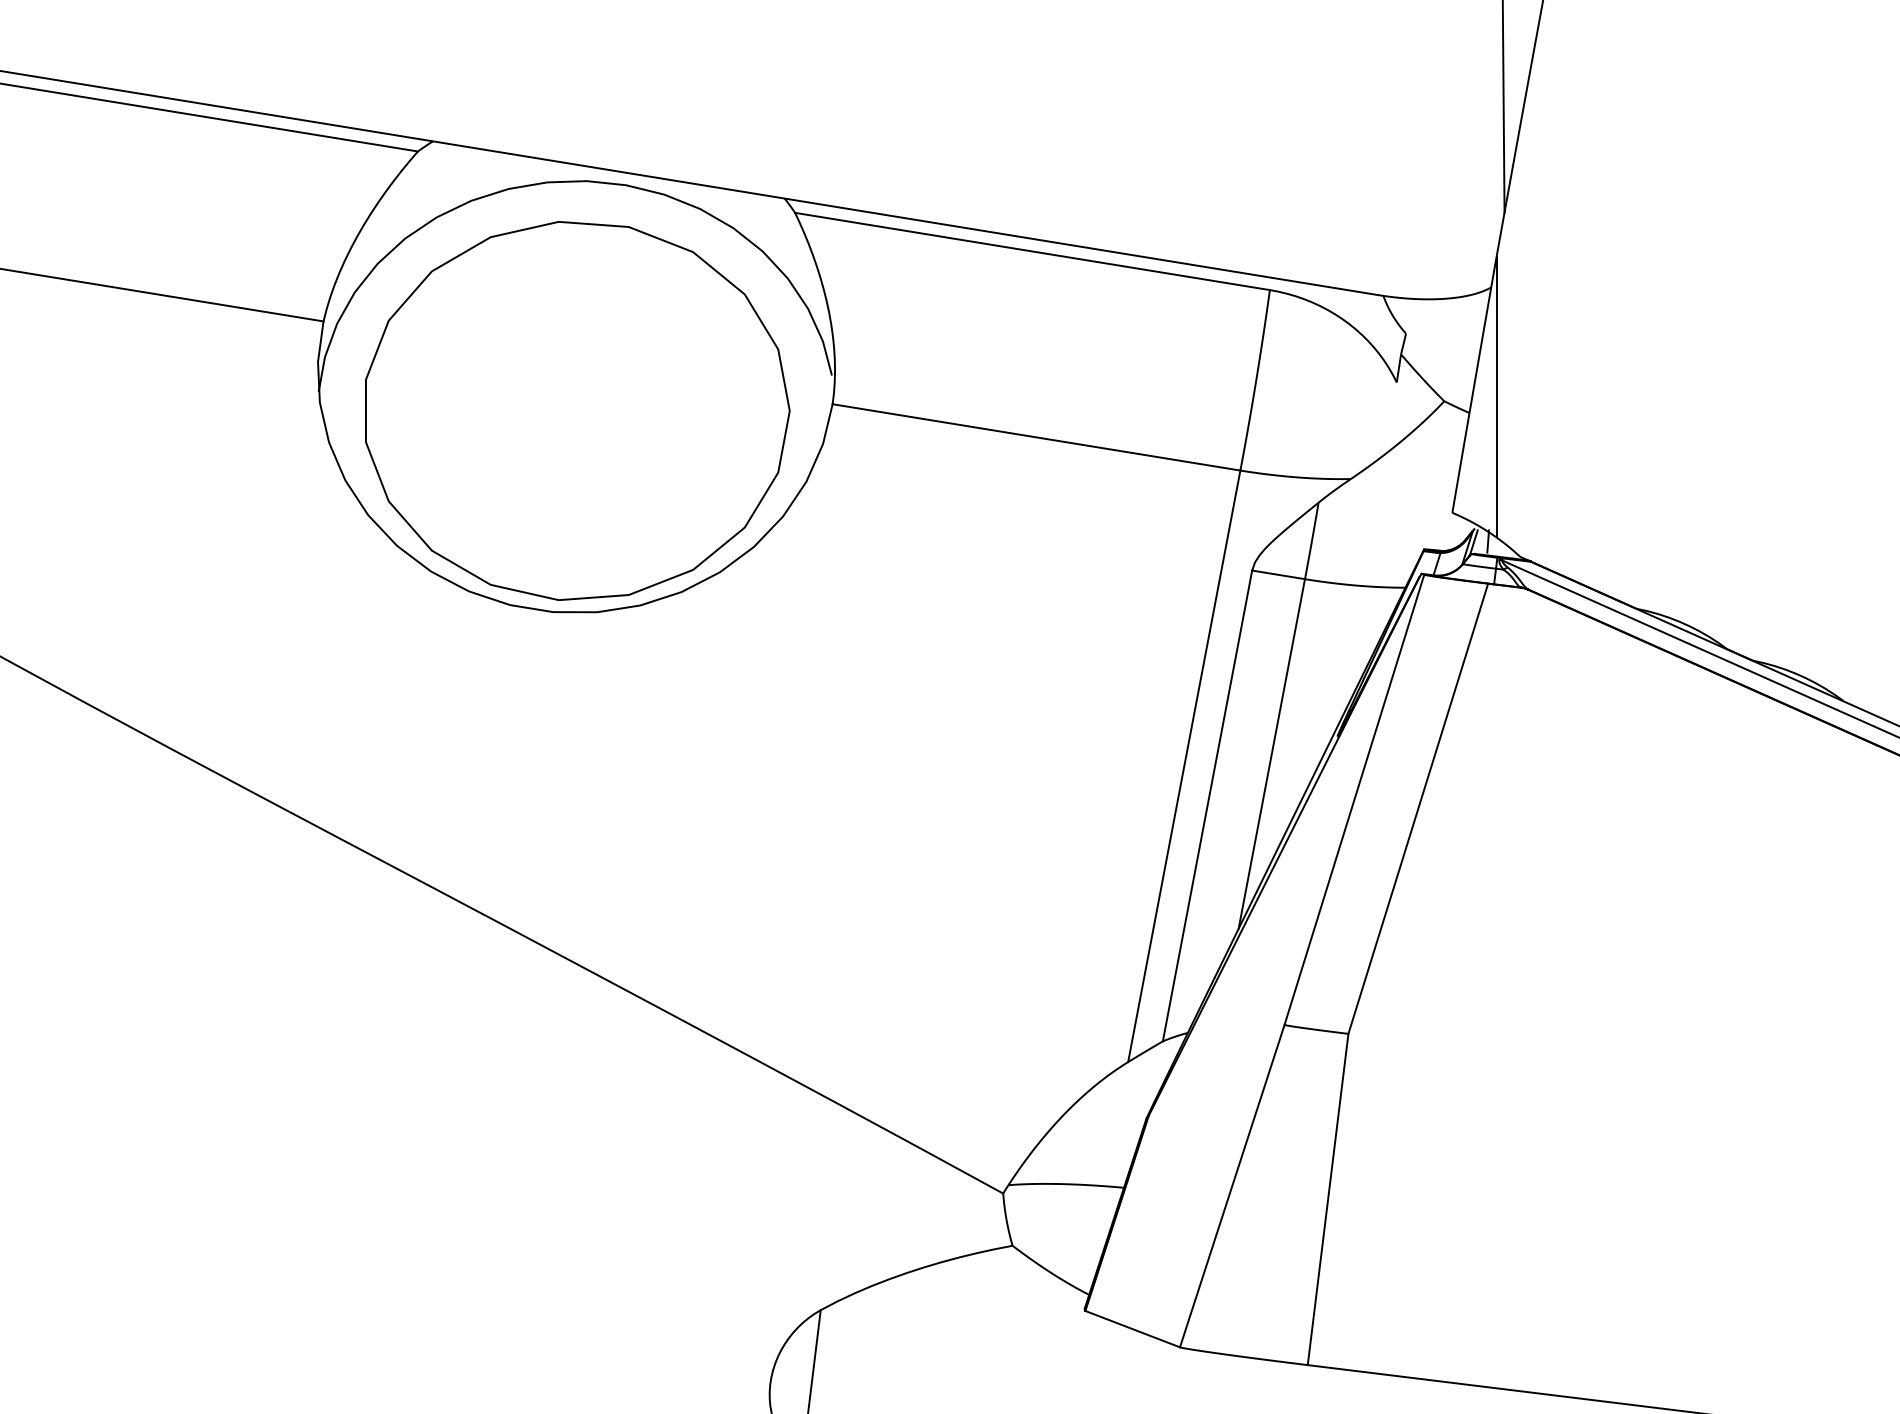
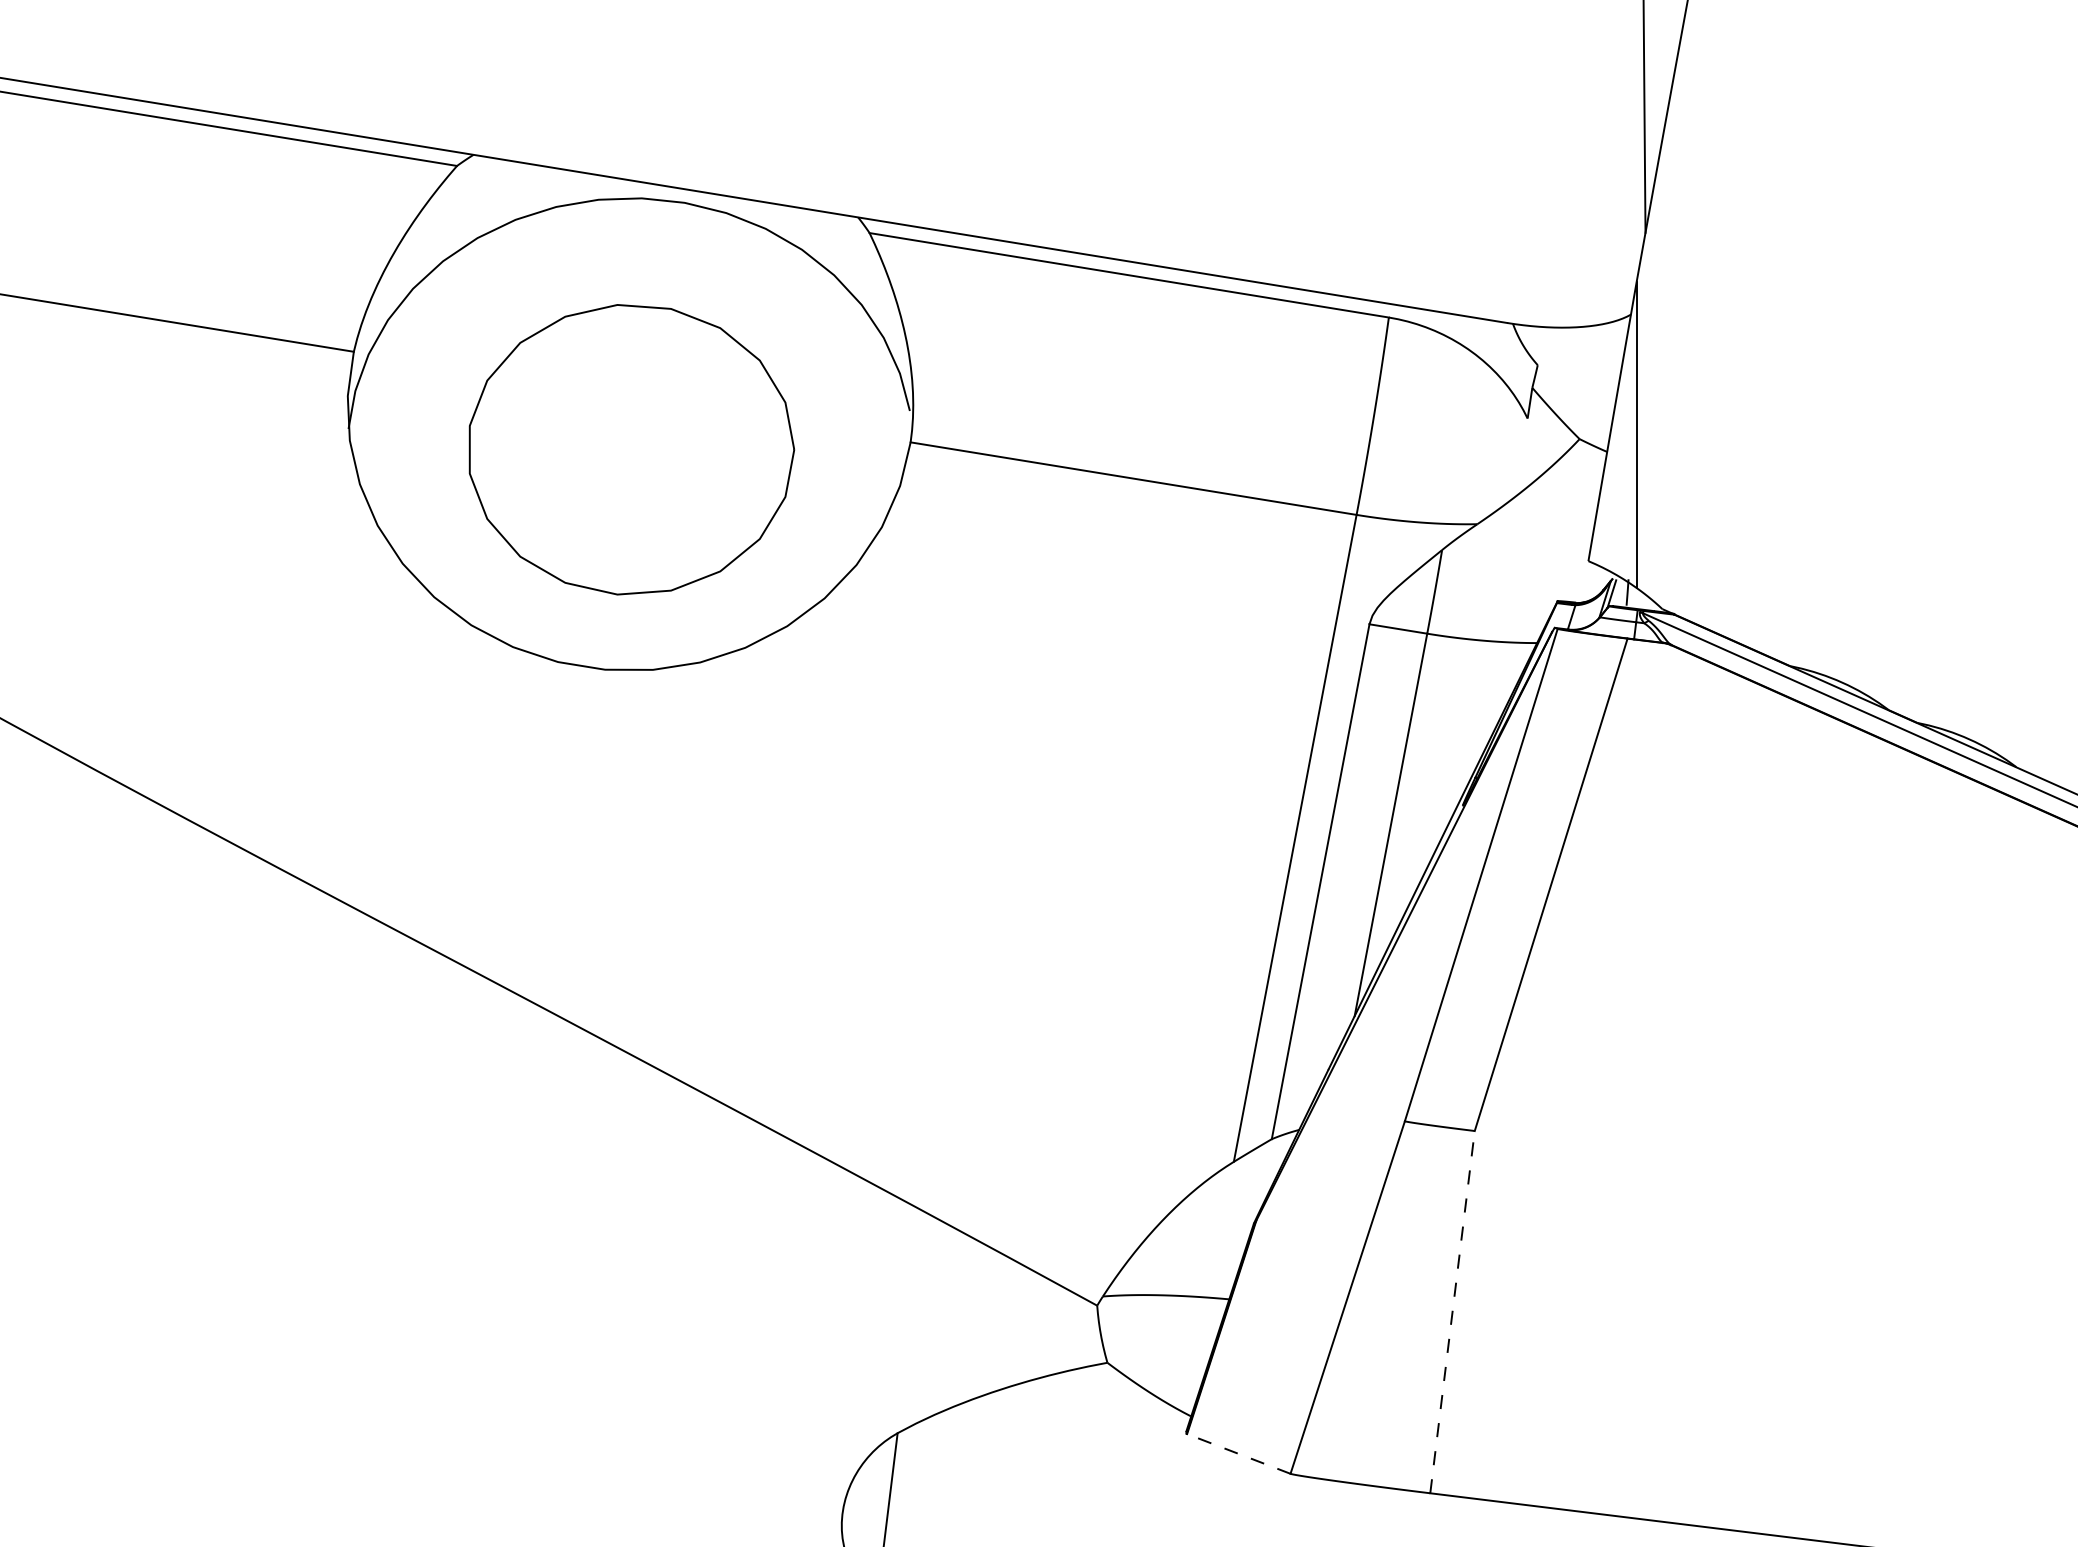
part: (577, 410) -> (631, 449), size x0.7
line: (1328, 1199) -> (1452, 1312), solid -> dashed
line: (1132, 1329) -> (1238, 1454), solid -> dashed

